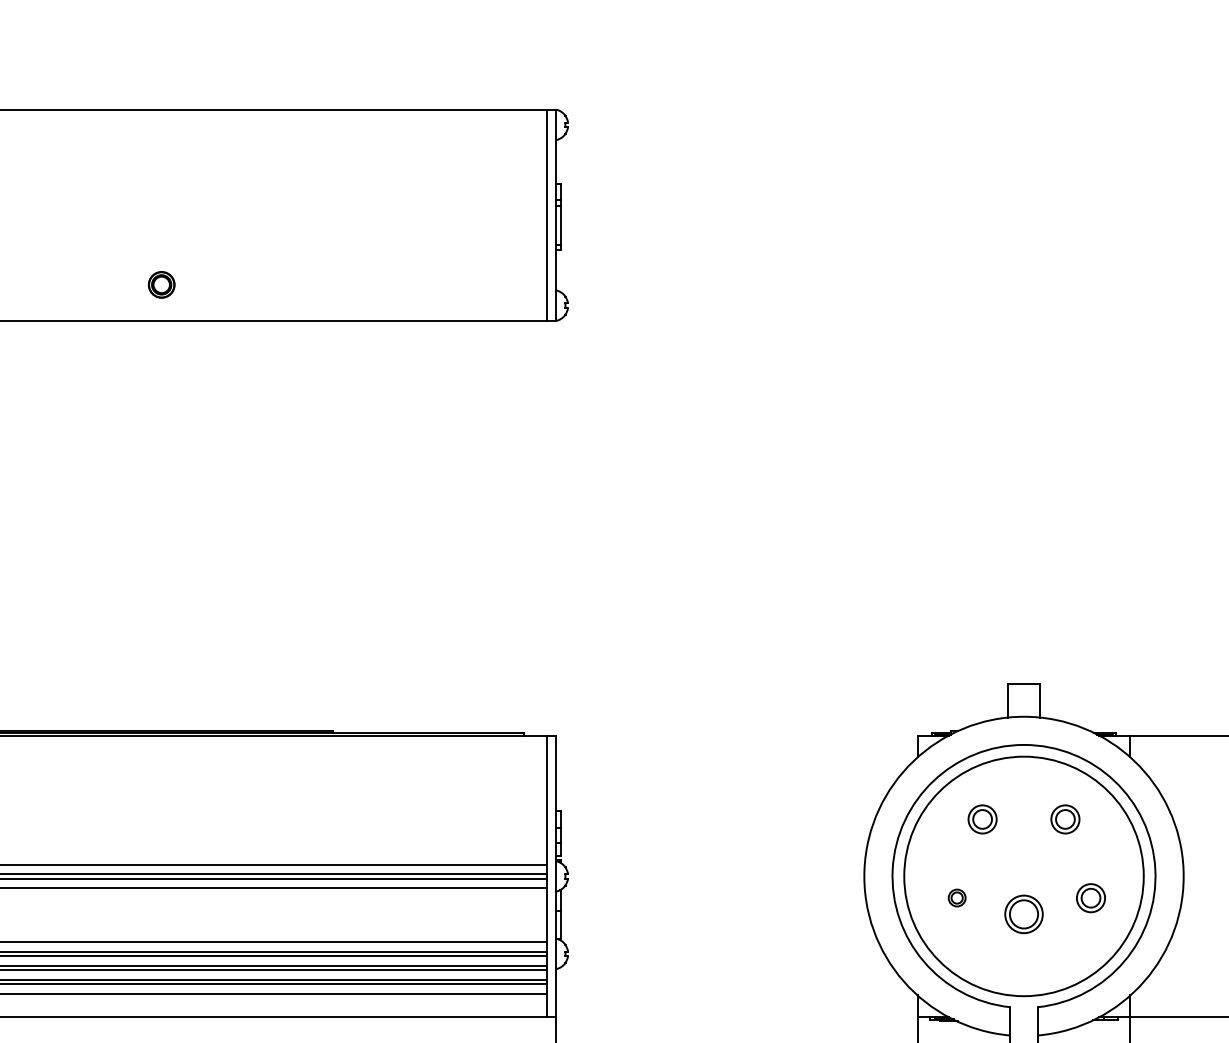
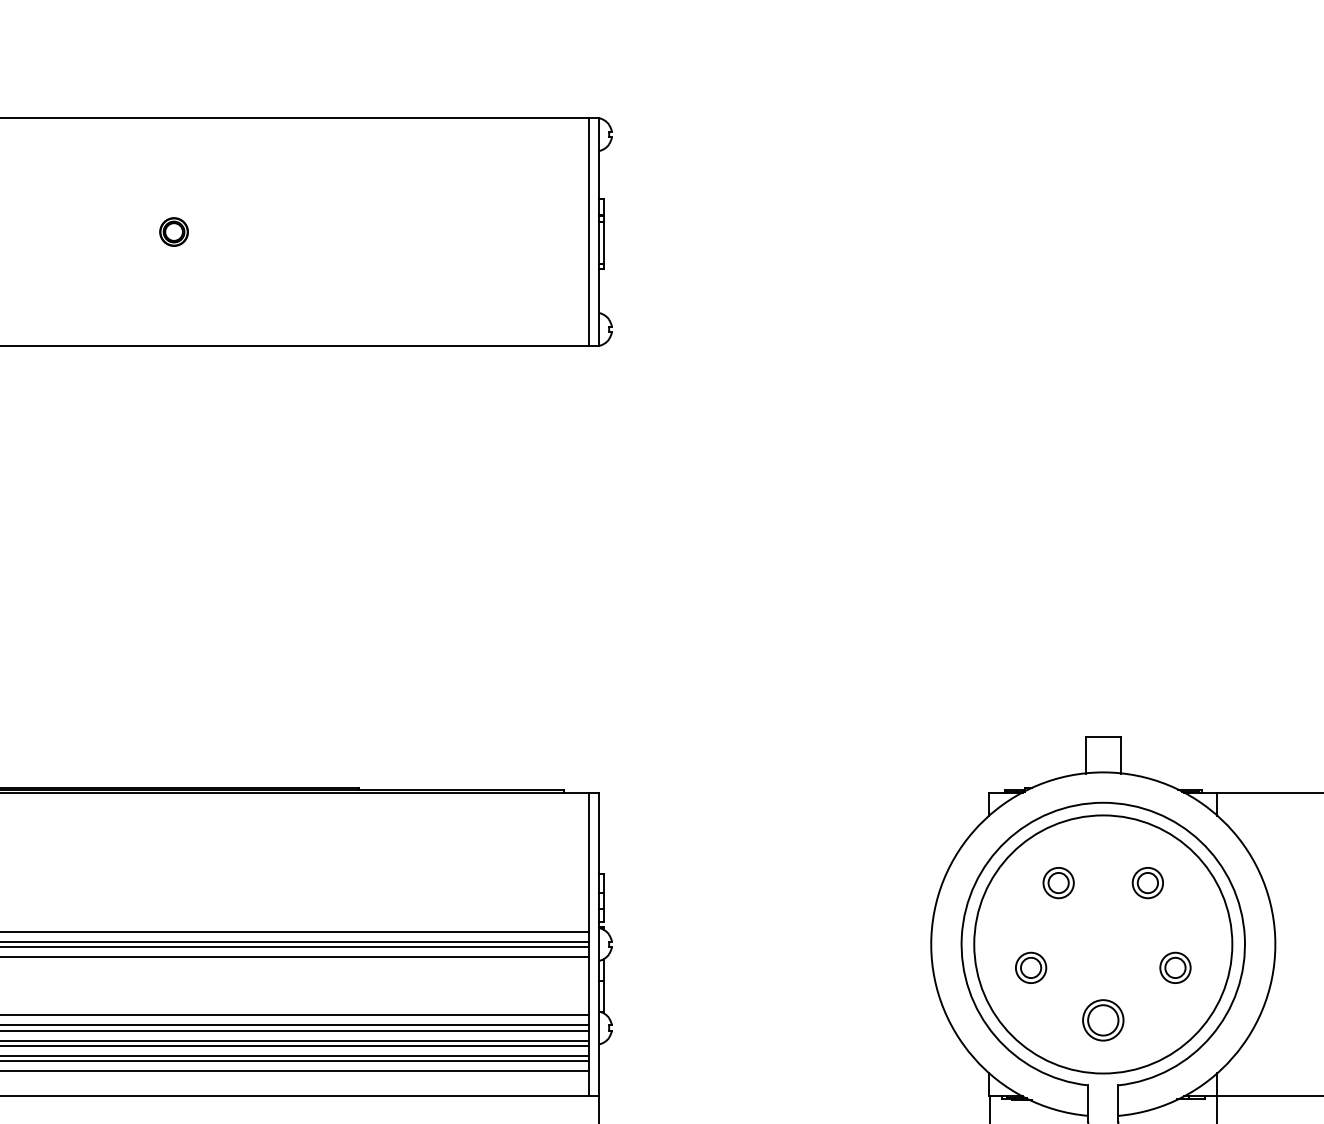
part: (161, 284) -> (173, 231), moved
part: (957, 897) -> (1031, 967), size x1.67
part: (1024, 914) -> (1103, 1020), moved

